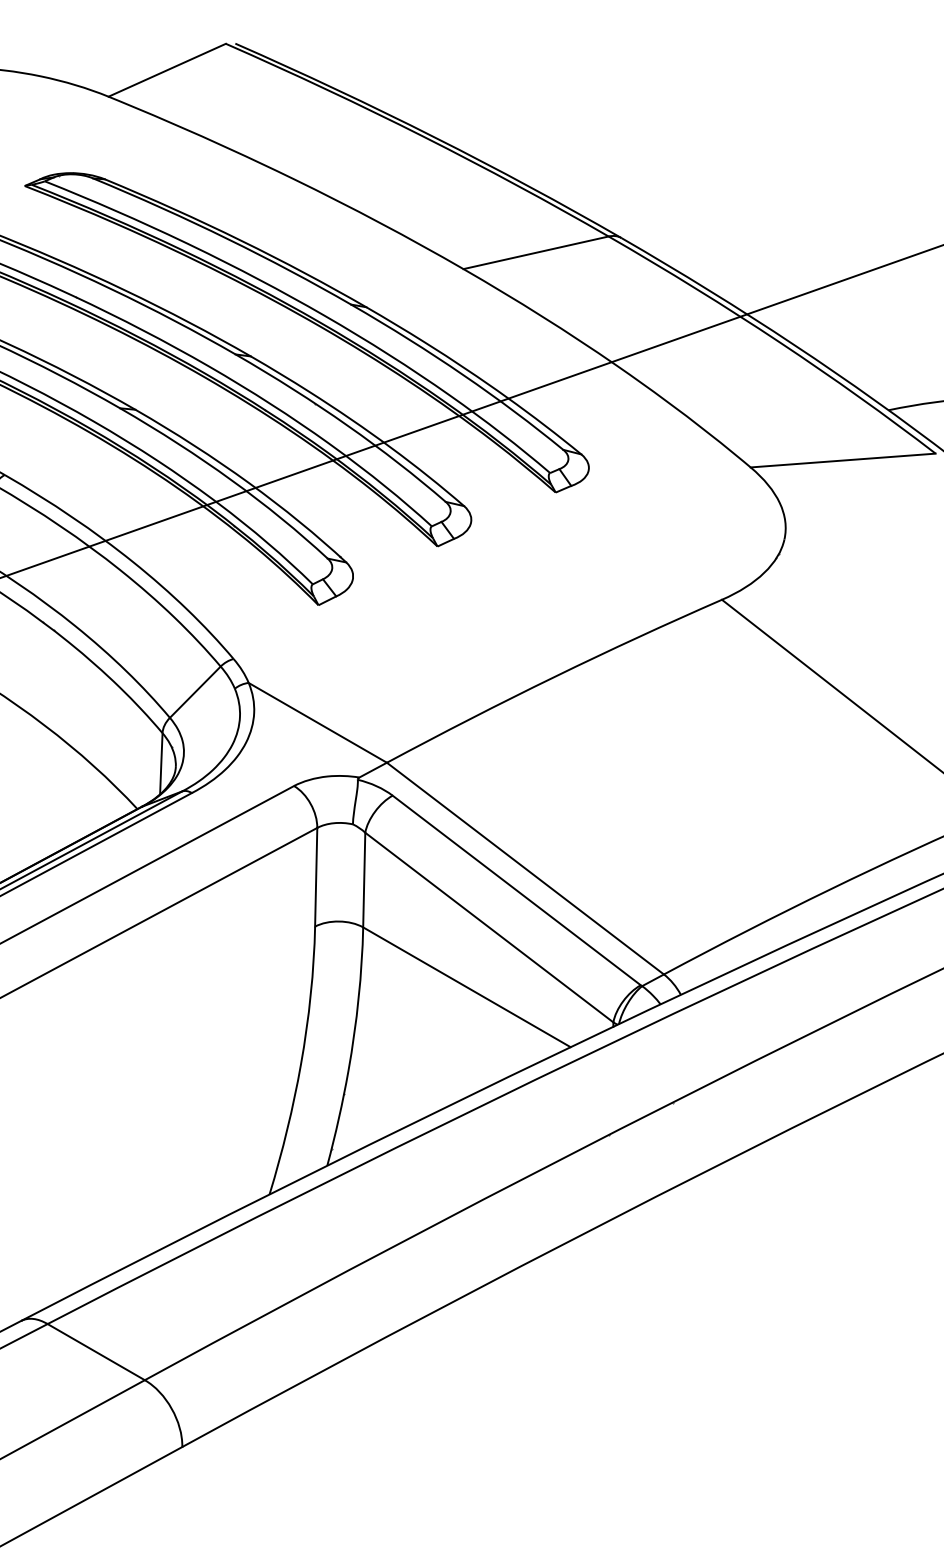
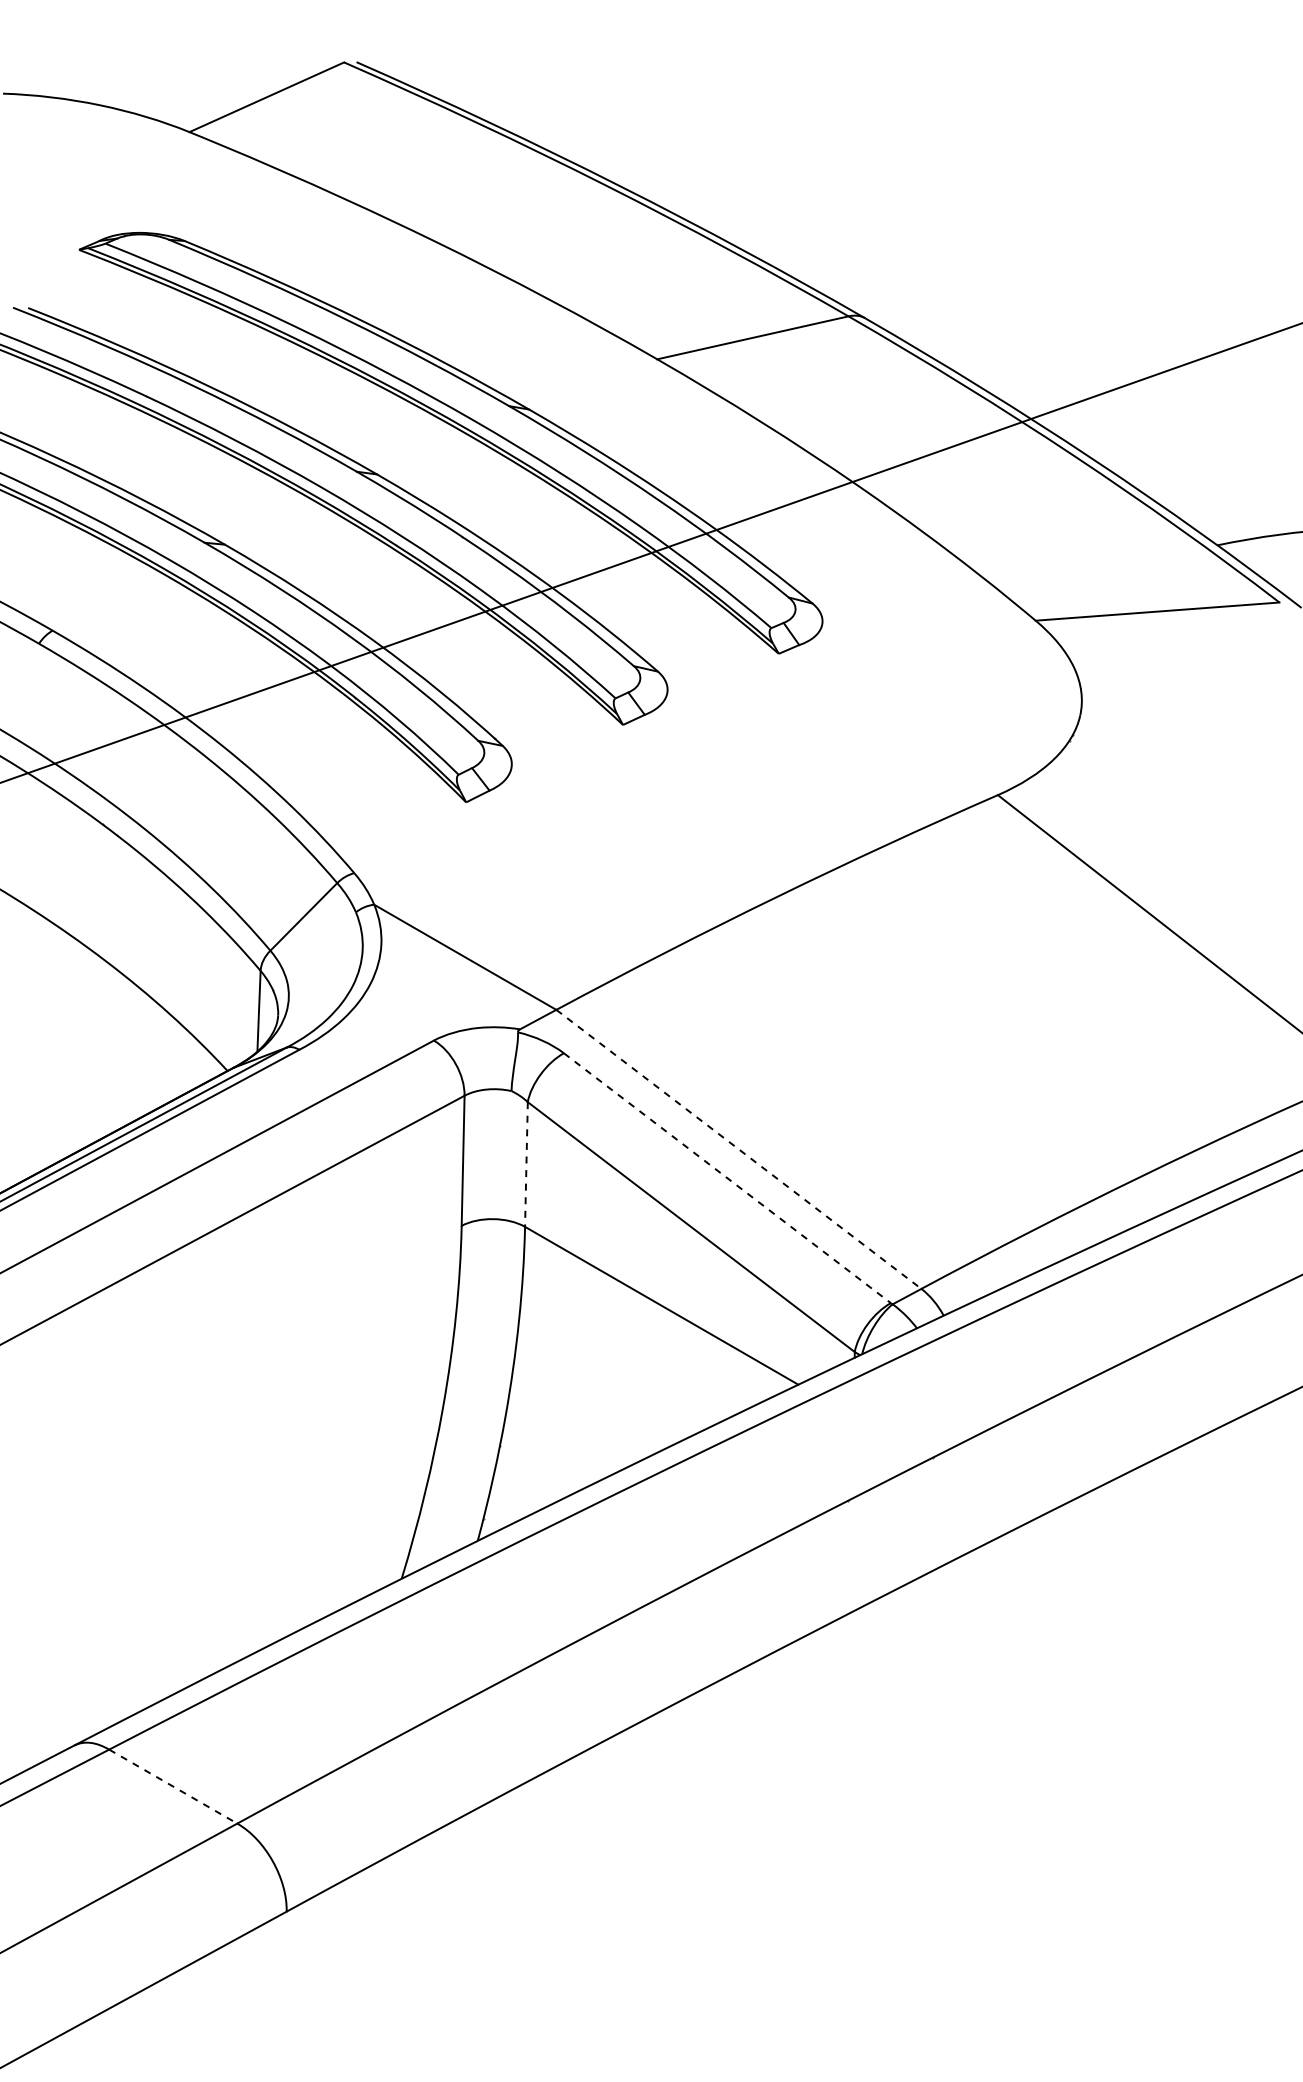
line: (525, 868) -> (738, 1149), solid -> dashed
line: (364, 880) -> (526, 1165), solid -> dashed
line: (516, 890) -> (727, 1178), solid -> dashed
line: (96, 1352) -> (173, 1786), solid -> dashed

